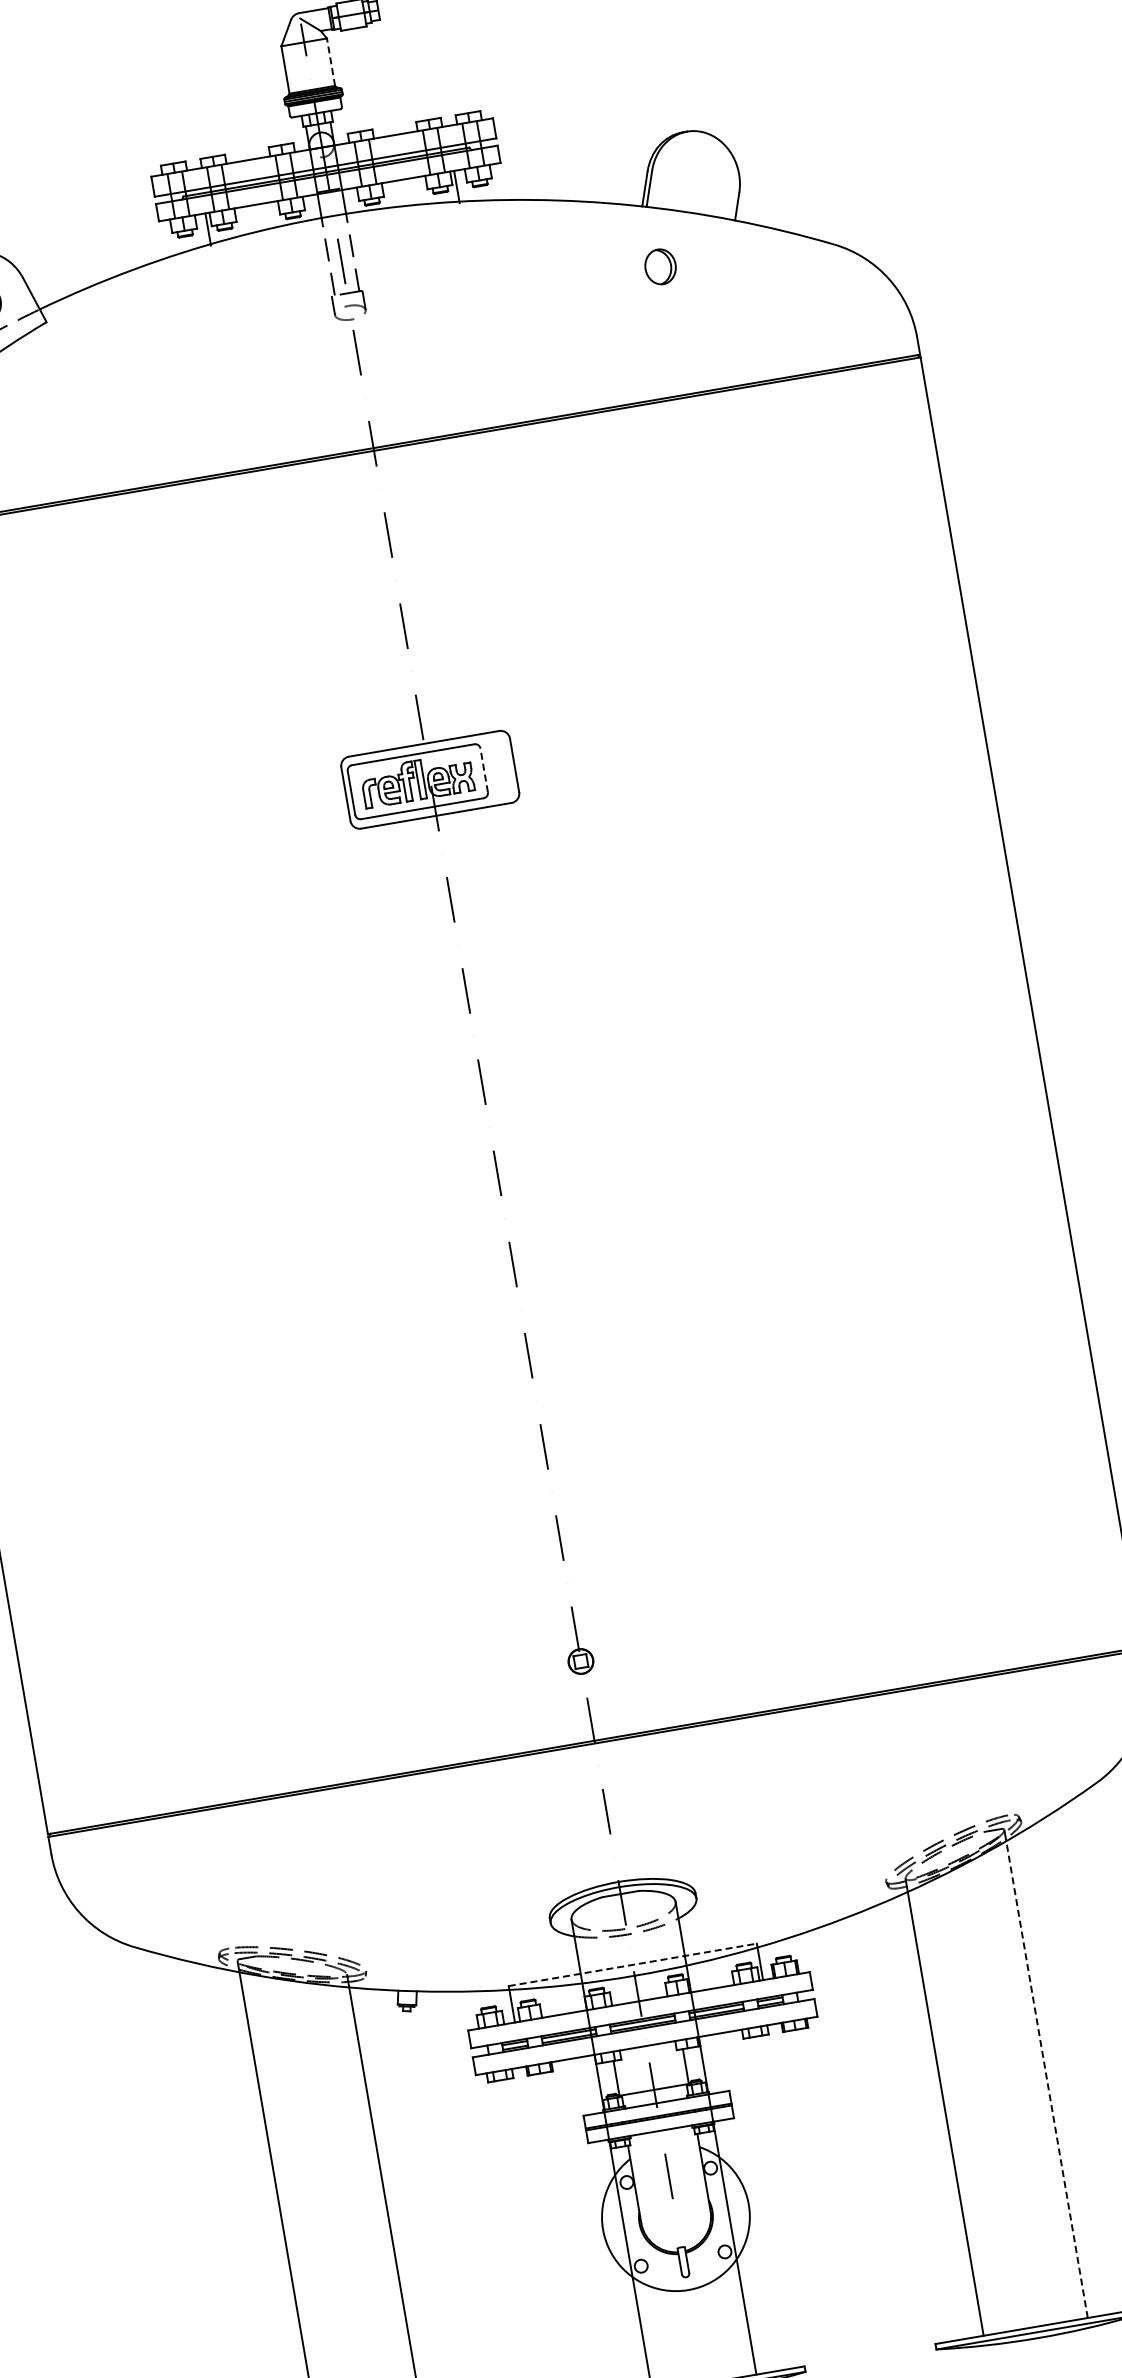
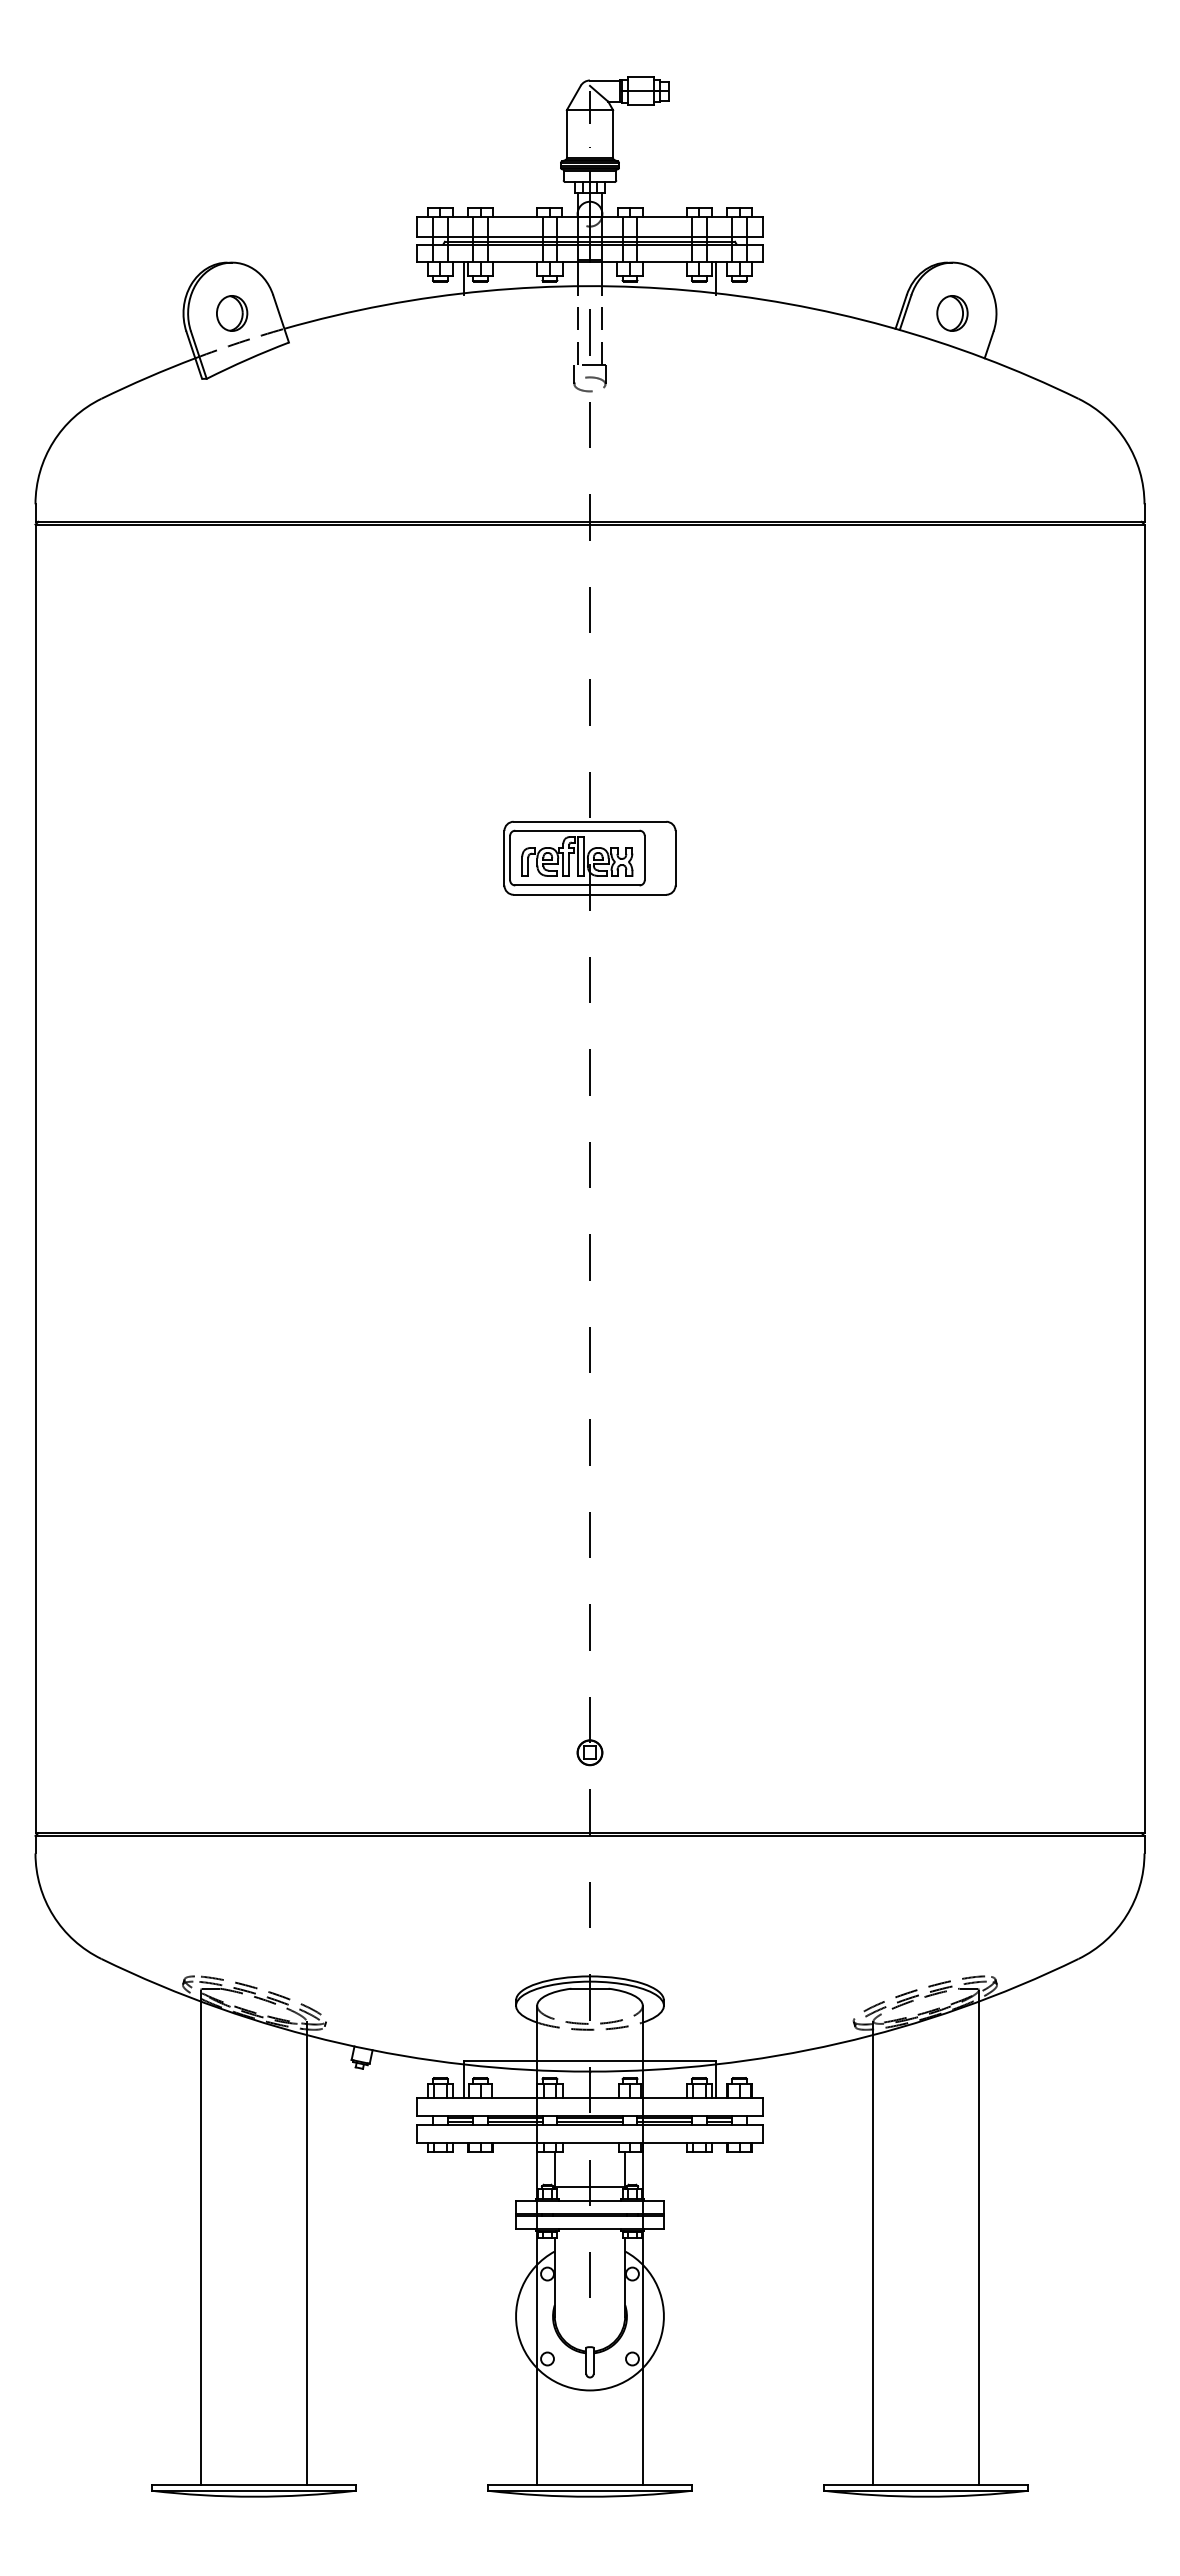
line: (331, 61) -> (613, 133), dashed -> solid
part: (660, 266) -> (952, 313), moved
line: (483, 769) -> (644, 857), dashed -> solid
line: (633, 1964) -> (590, 2060), dashed -> solid
line: (1046, 2079) -> (978, 2243), dashed -> solid

